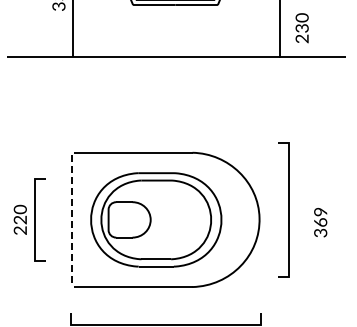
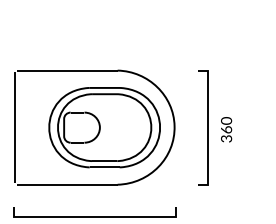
line: (288, 209) -> (207, 127), moved
text: (321, 211) -> (227, 120), 369 -> 360
part: (156, 219) -> (104, 127), moved
line: (72, 220) -> (15, 128), dashed -> solid

